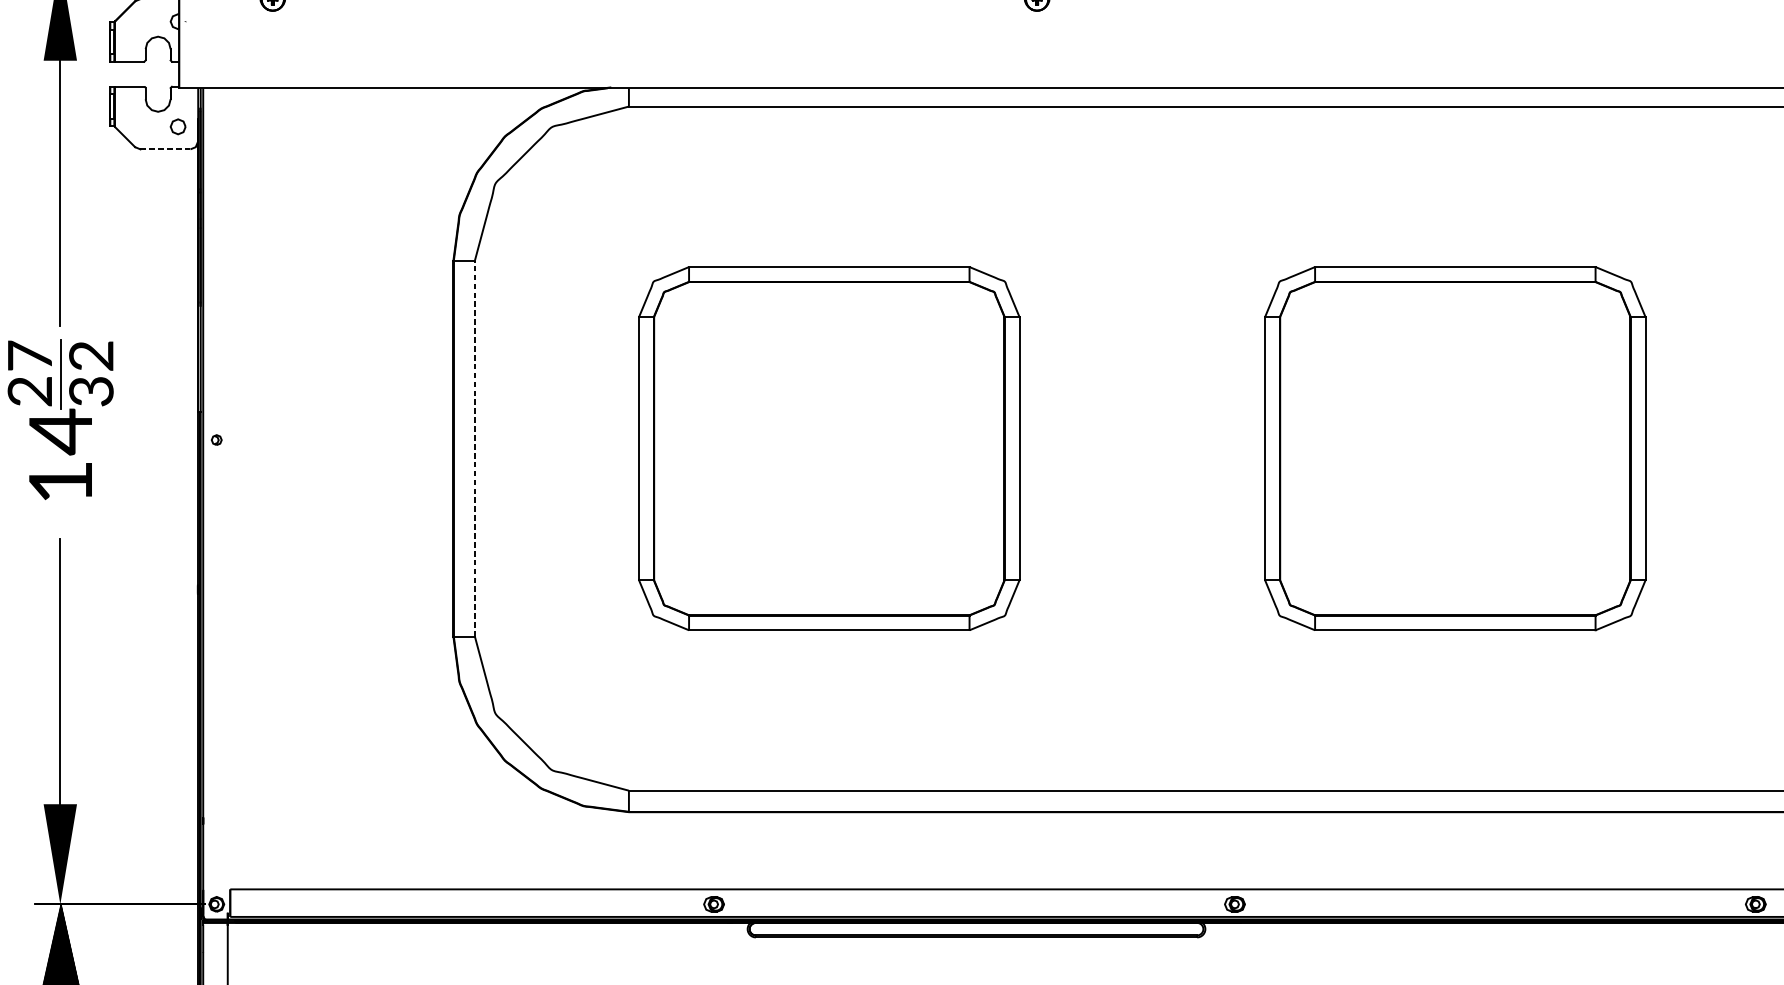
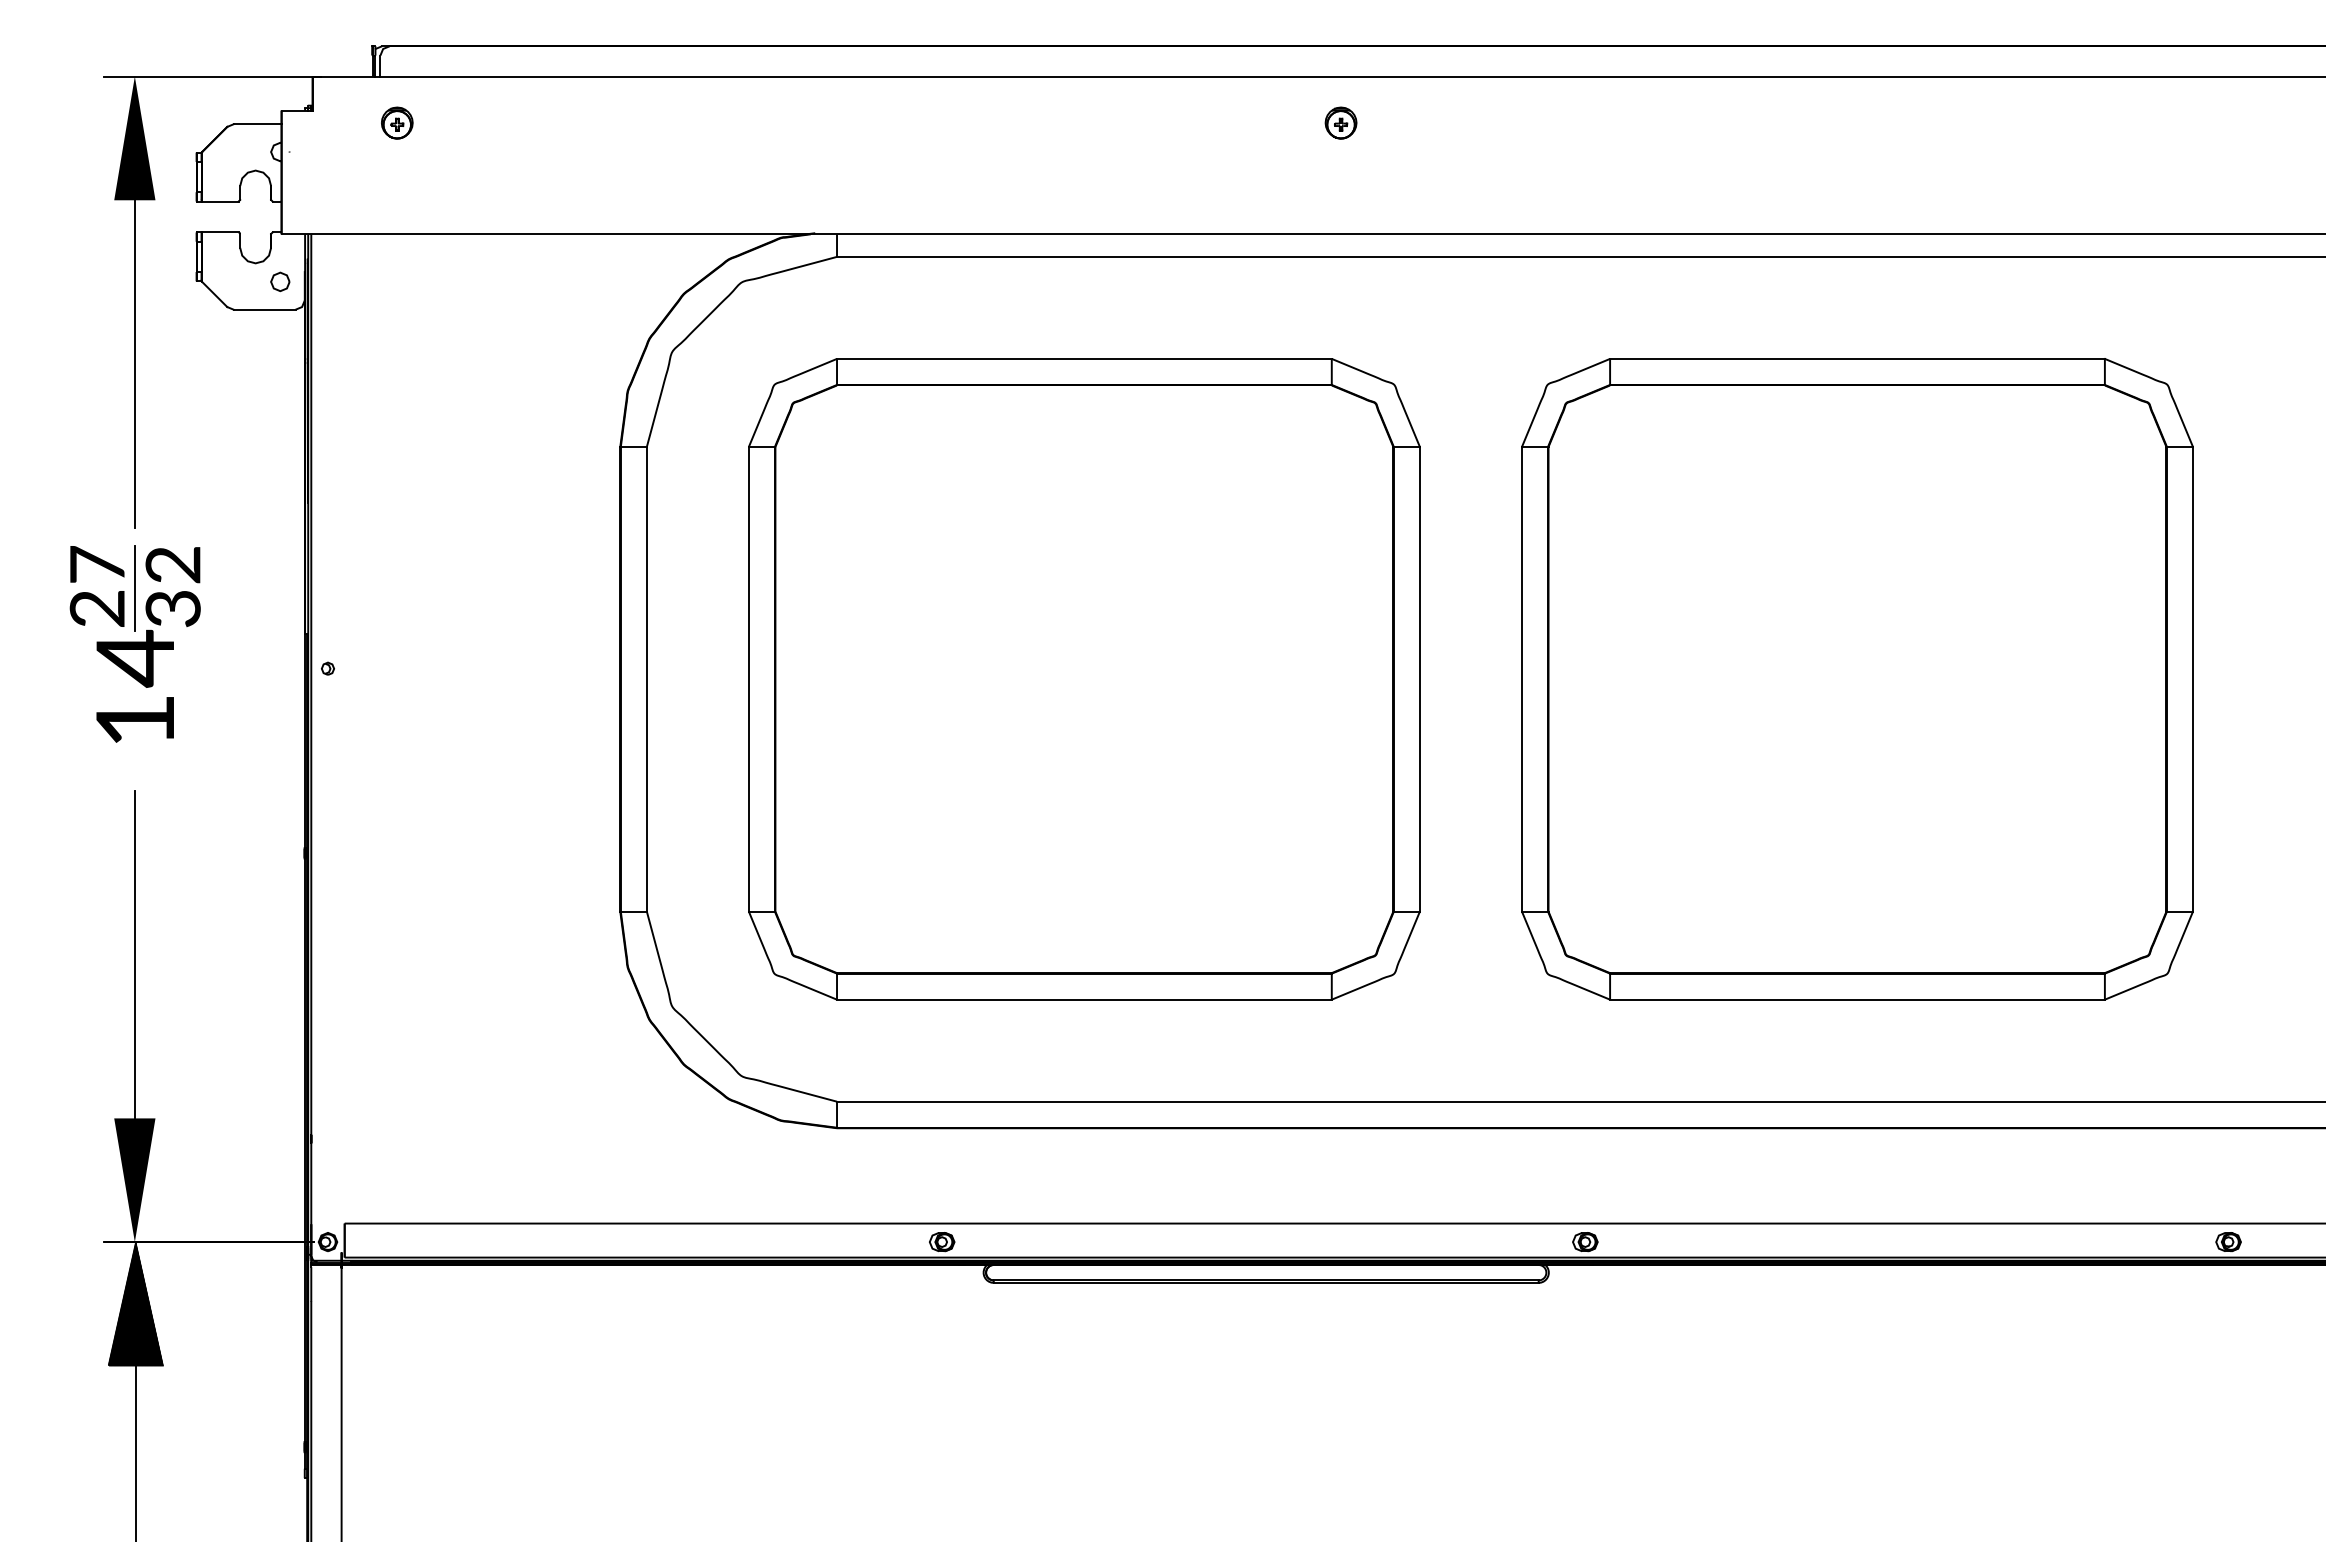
line: (165, 149) -> (264, 309), dashed -> solid
line: (474, 447) -> (646, 678), dashed -> solid
part: (829, 448) -> (1084, 679), size x1.43
part: (1455, 448) -> (1857, 679), size x1.43

